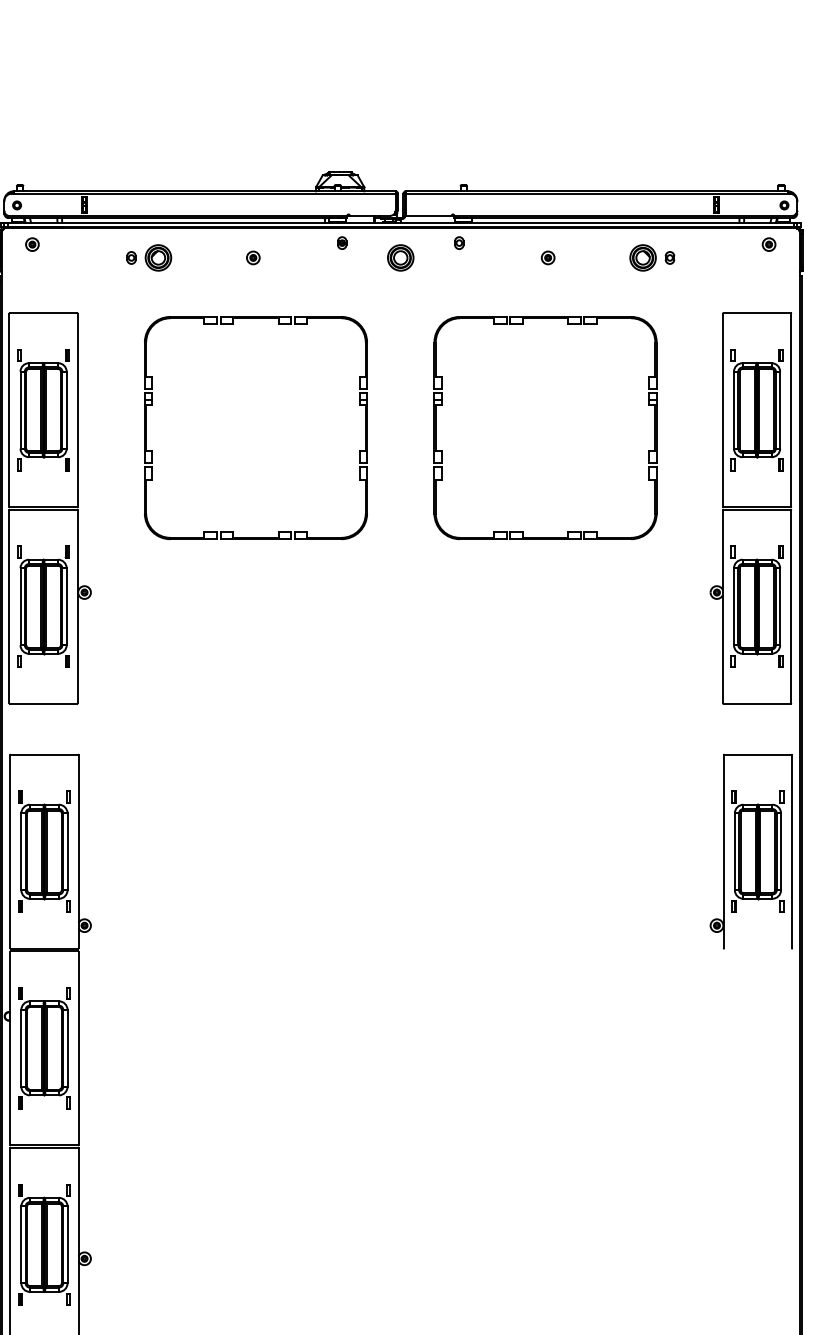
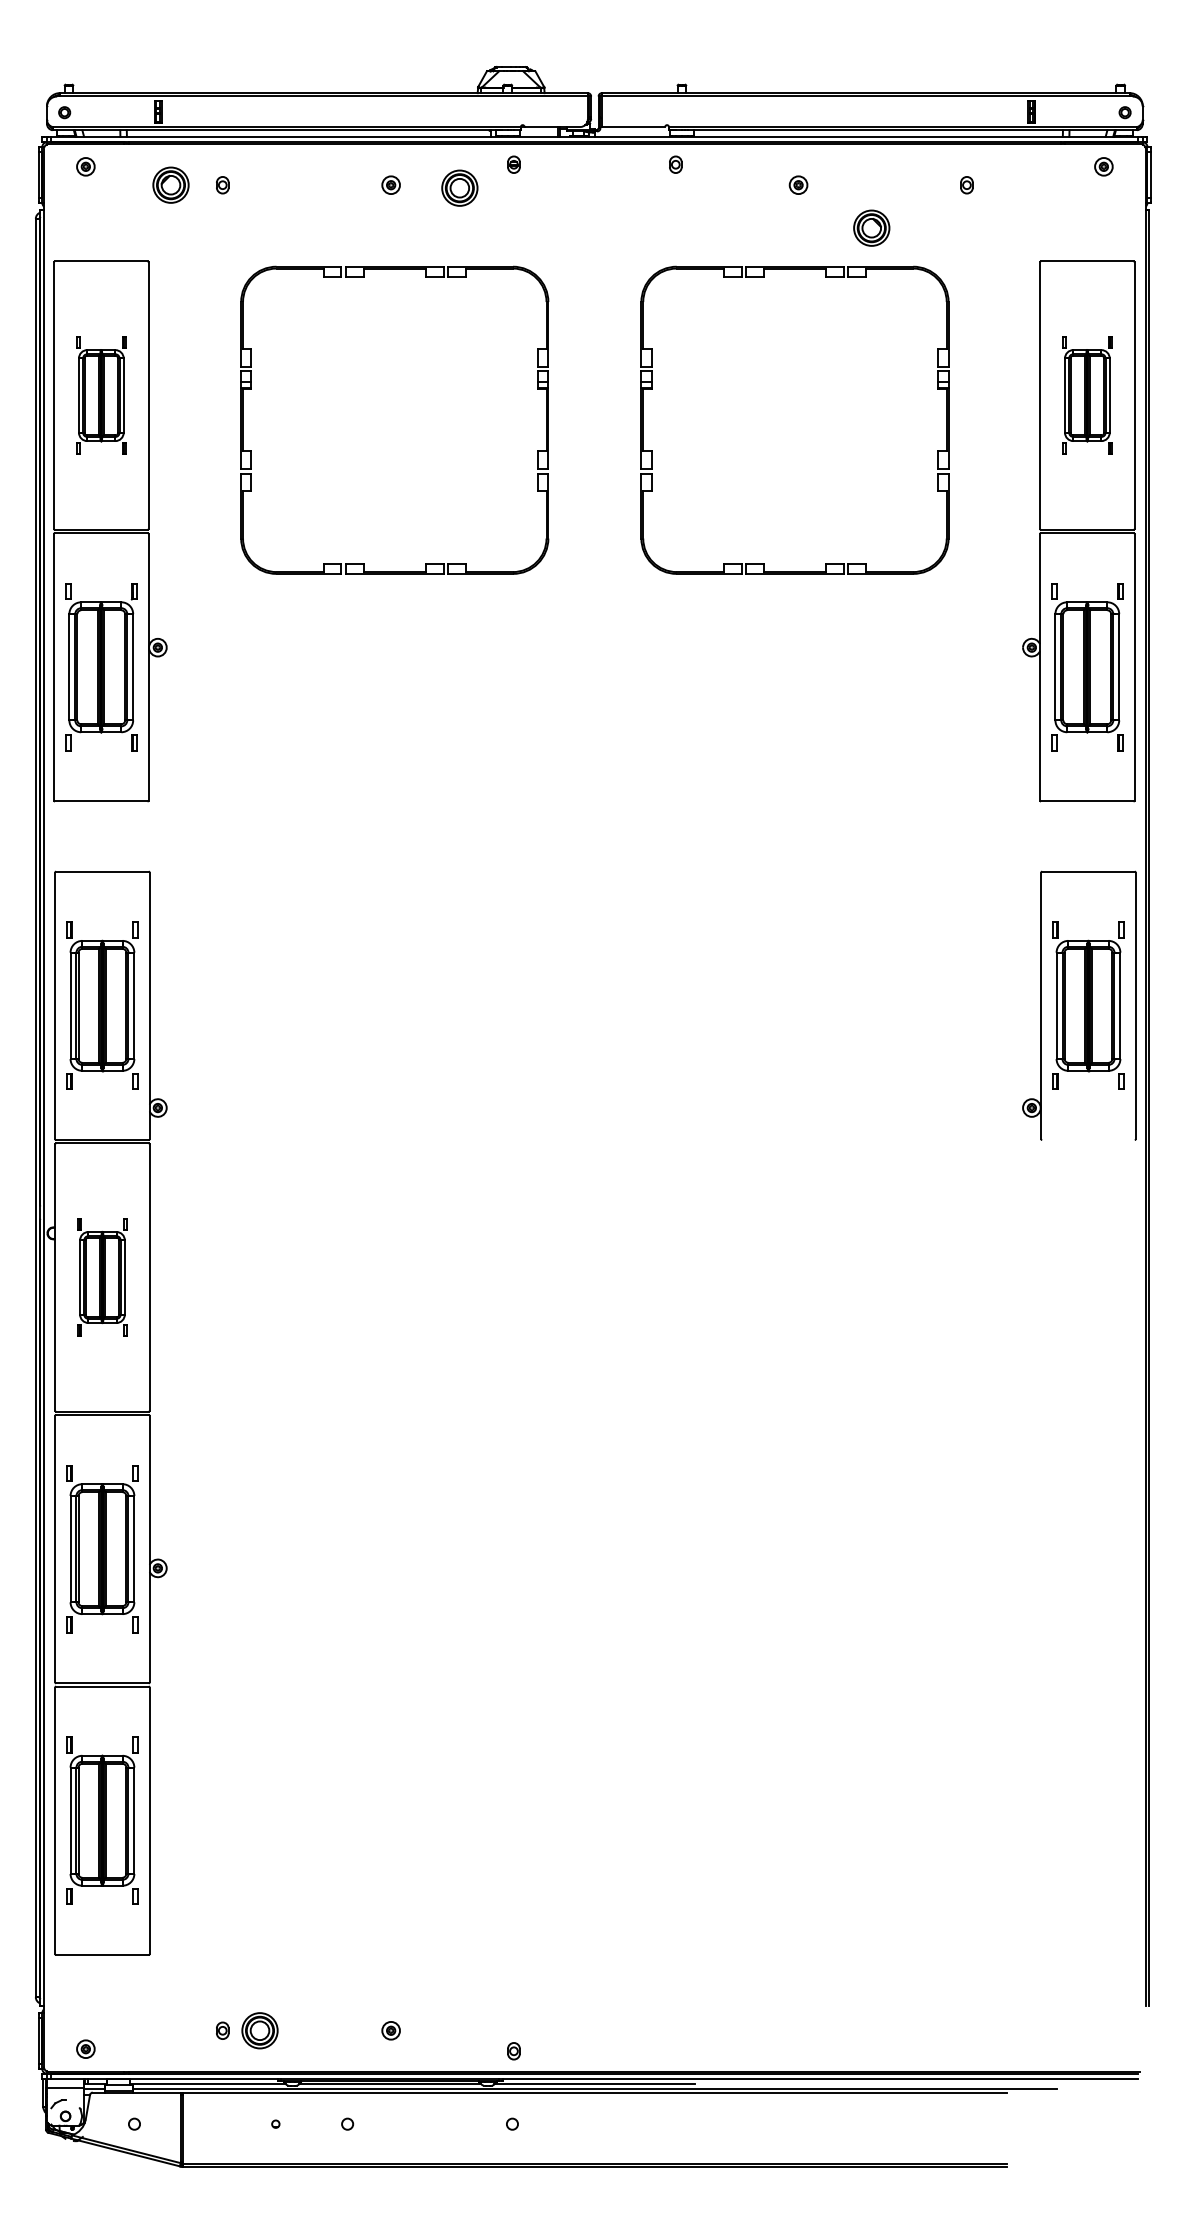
part: (158, 257) -> (170, 184), moved
part: (400, 257) -> (459, 187), moved
part: (642, 257) -> (871, 227), moved
part: (43, 410) -> (101, 395), size x0.7
part: (757, 410) -> (1087, 395), size x0.7
part: (44, 1048) -> (102, 1277), size x0.7

